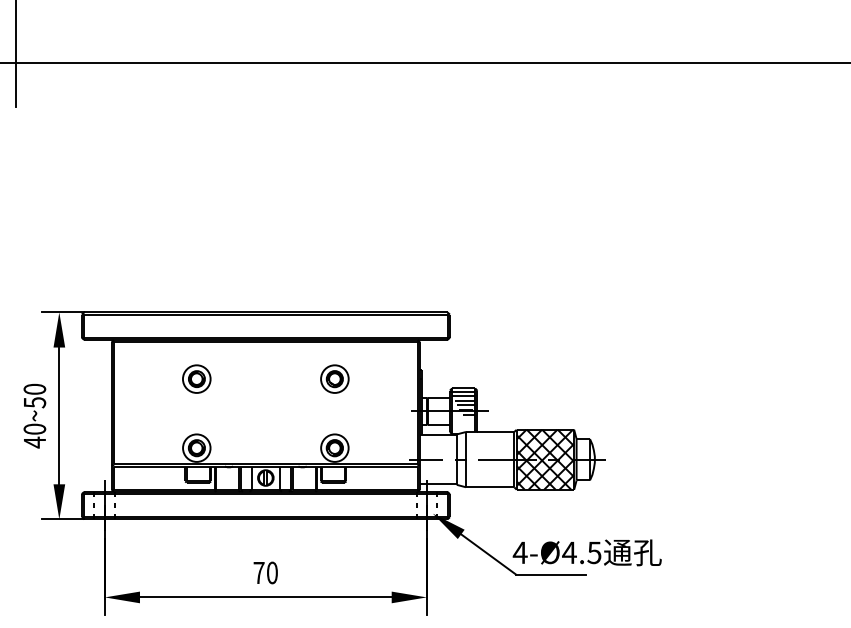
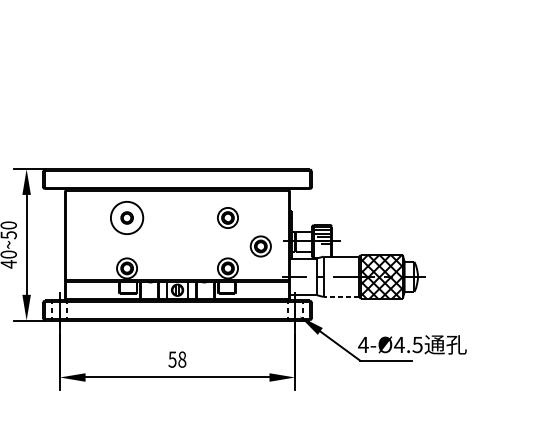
circle: (196, 378) -> (126, 217), size x1.6
part: (379, 417) -> (260, 246), added
line: (489, 487) -> (340, 297), solid -> dashed
text: (265, 573) -> (177, 360), 70 -> 58

